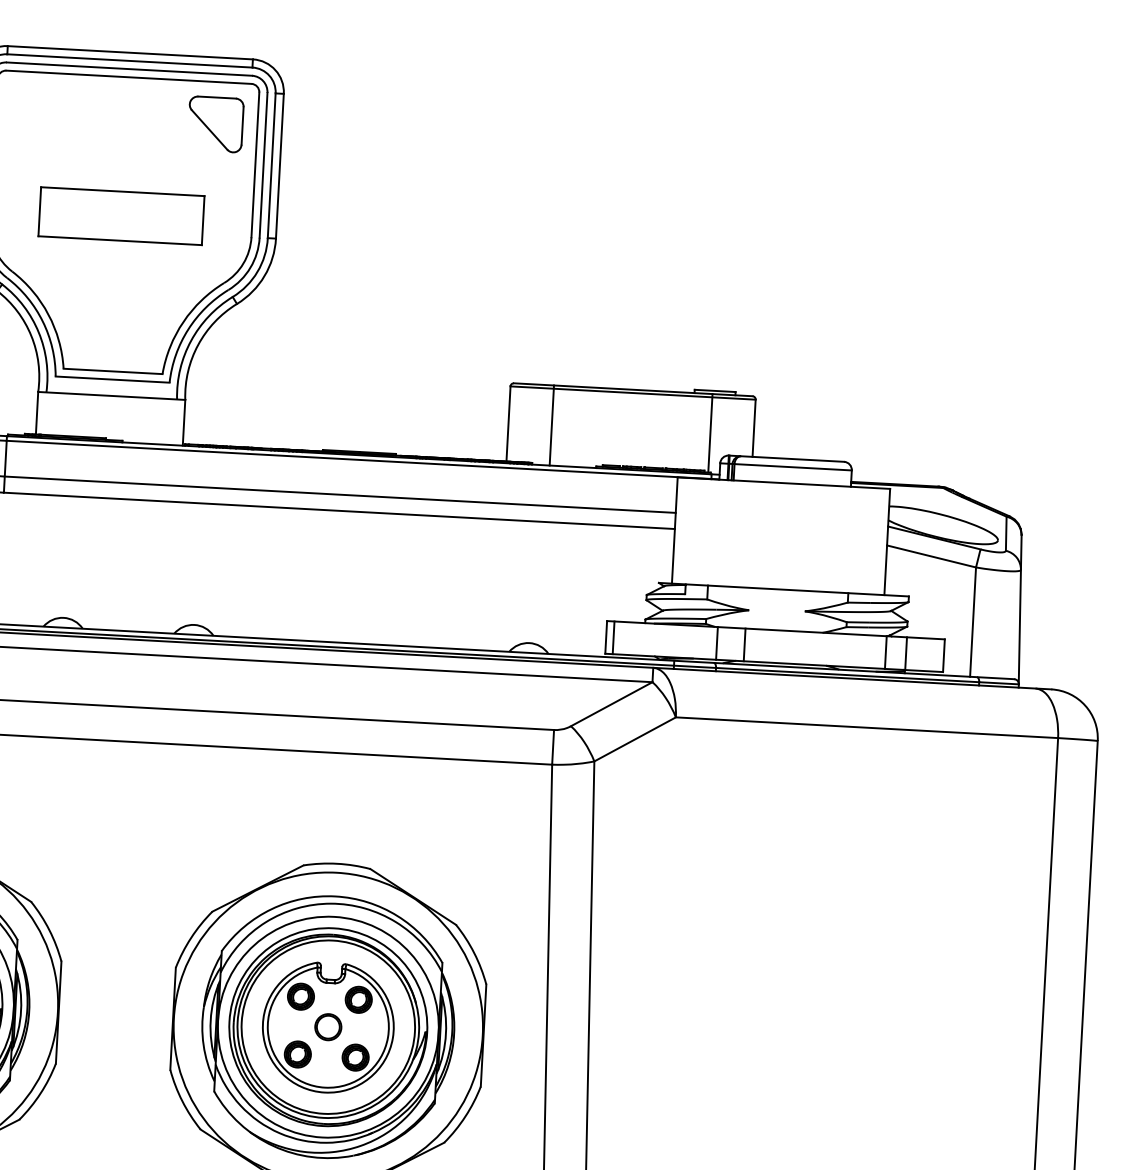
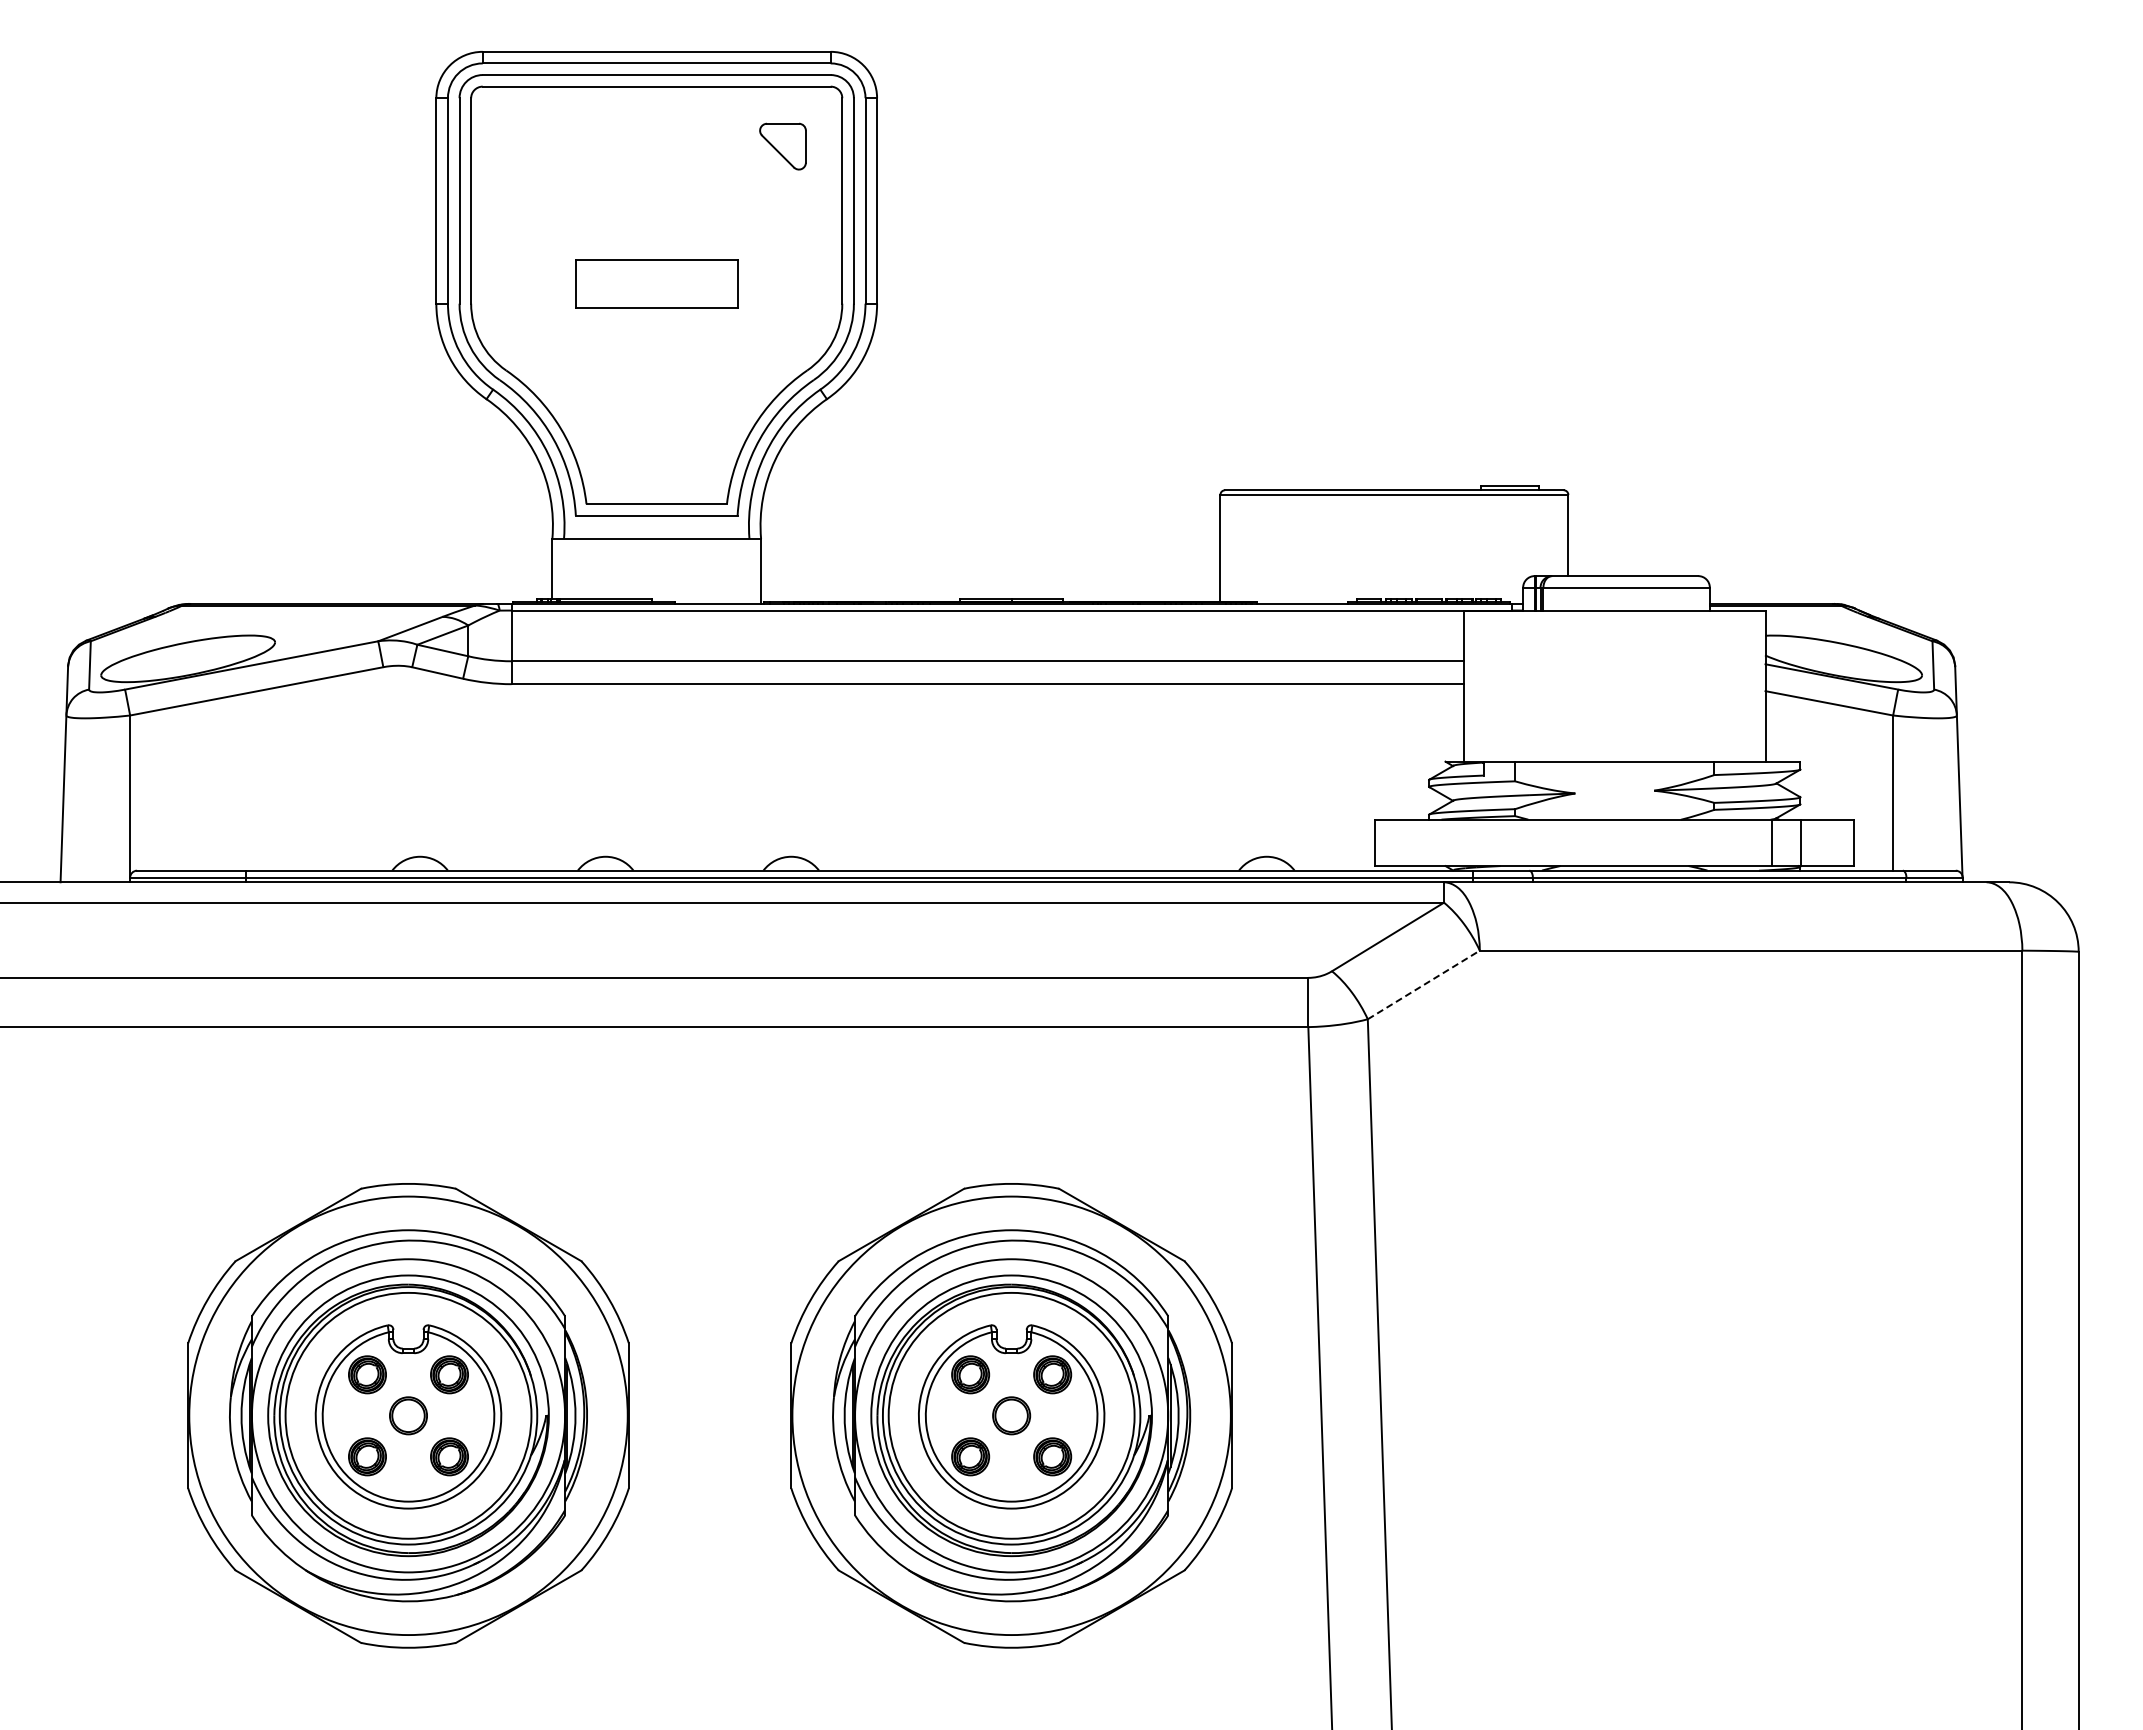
part: (215, 124) -> (782, 146), size x0.6
part: (121, 215) -> (656, 283), size x0.7
line: (551, 425) -> (1281, 546), removed
line: (710, 432) -> (1506, 545), removed
line: (613, 637) -> (1385, 842), removed
line: (717, 643) -> (1532, 842), removed
line: (744, 644) -> (1571, 842), removed
line: (634, 739) -> (1423, 984), solid -> dashed

